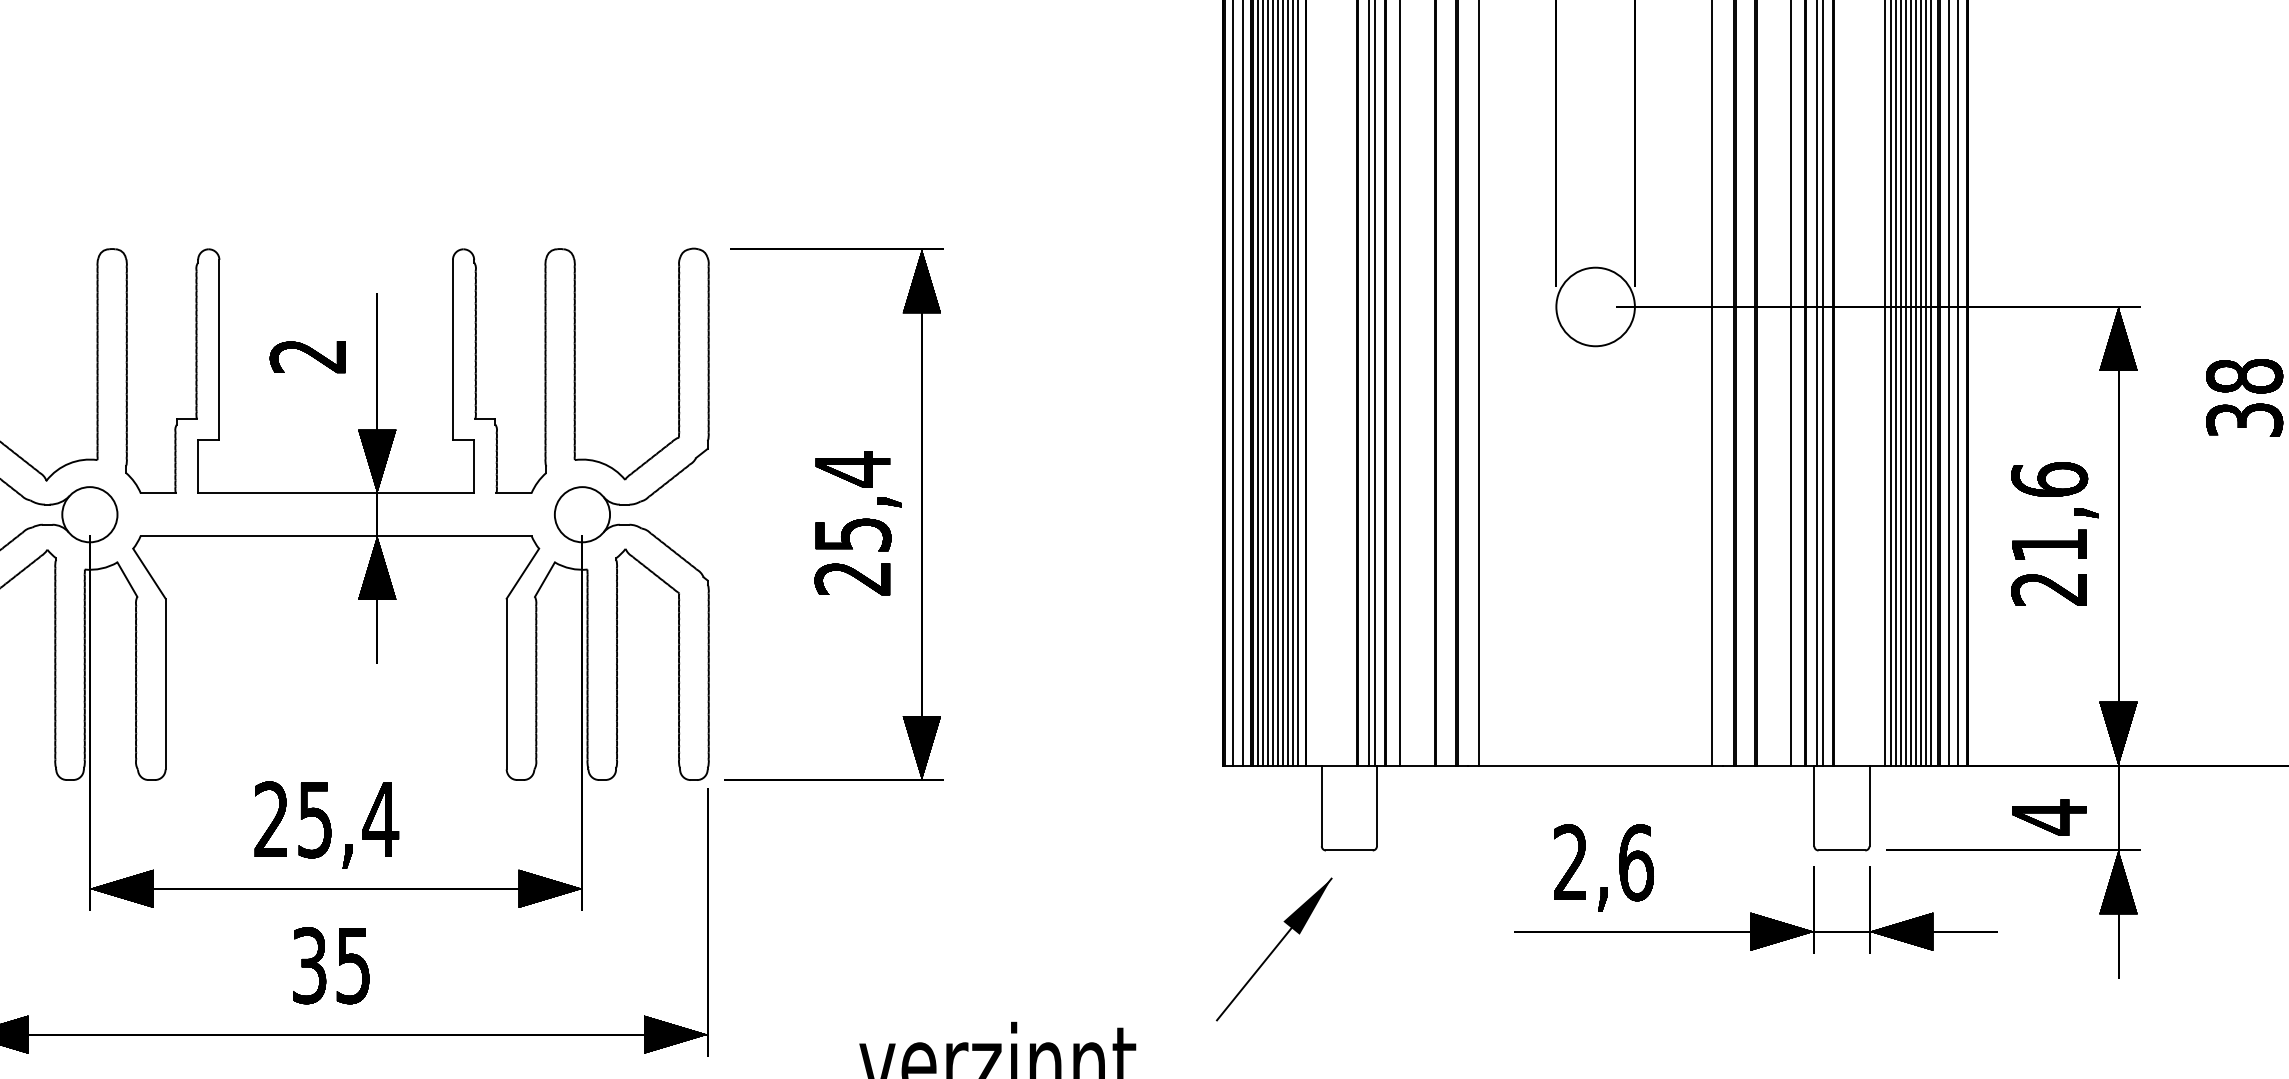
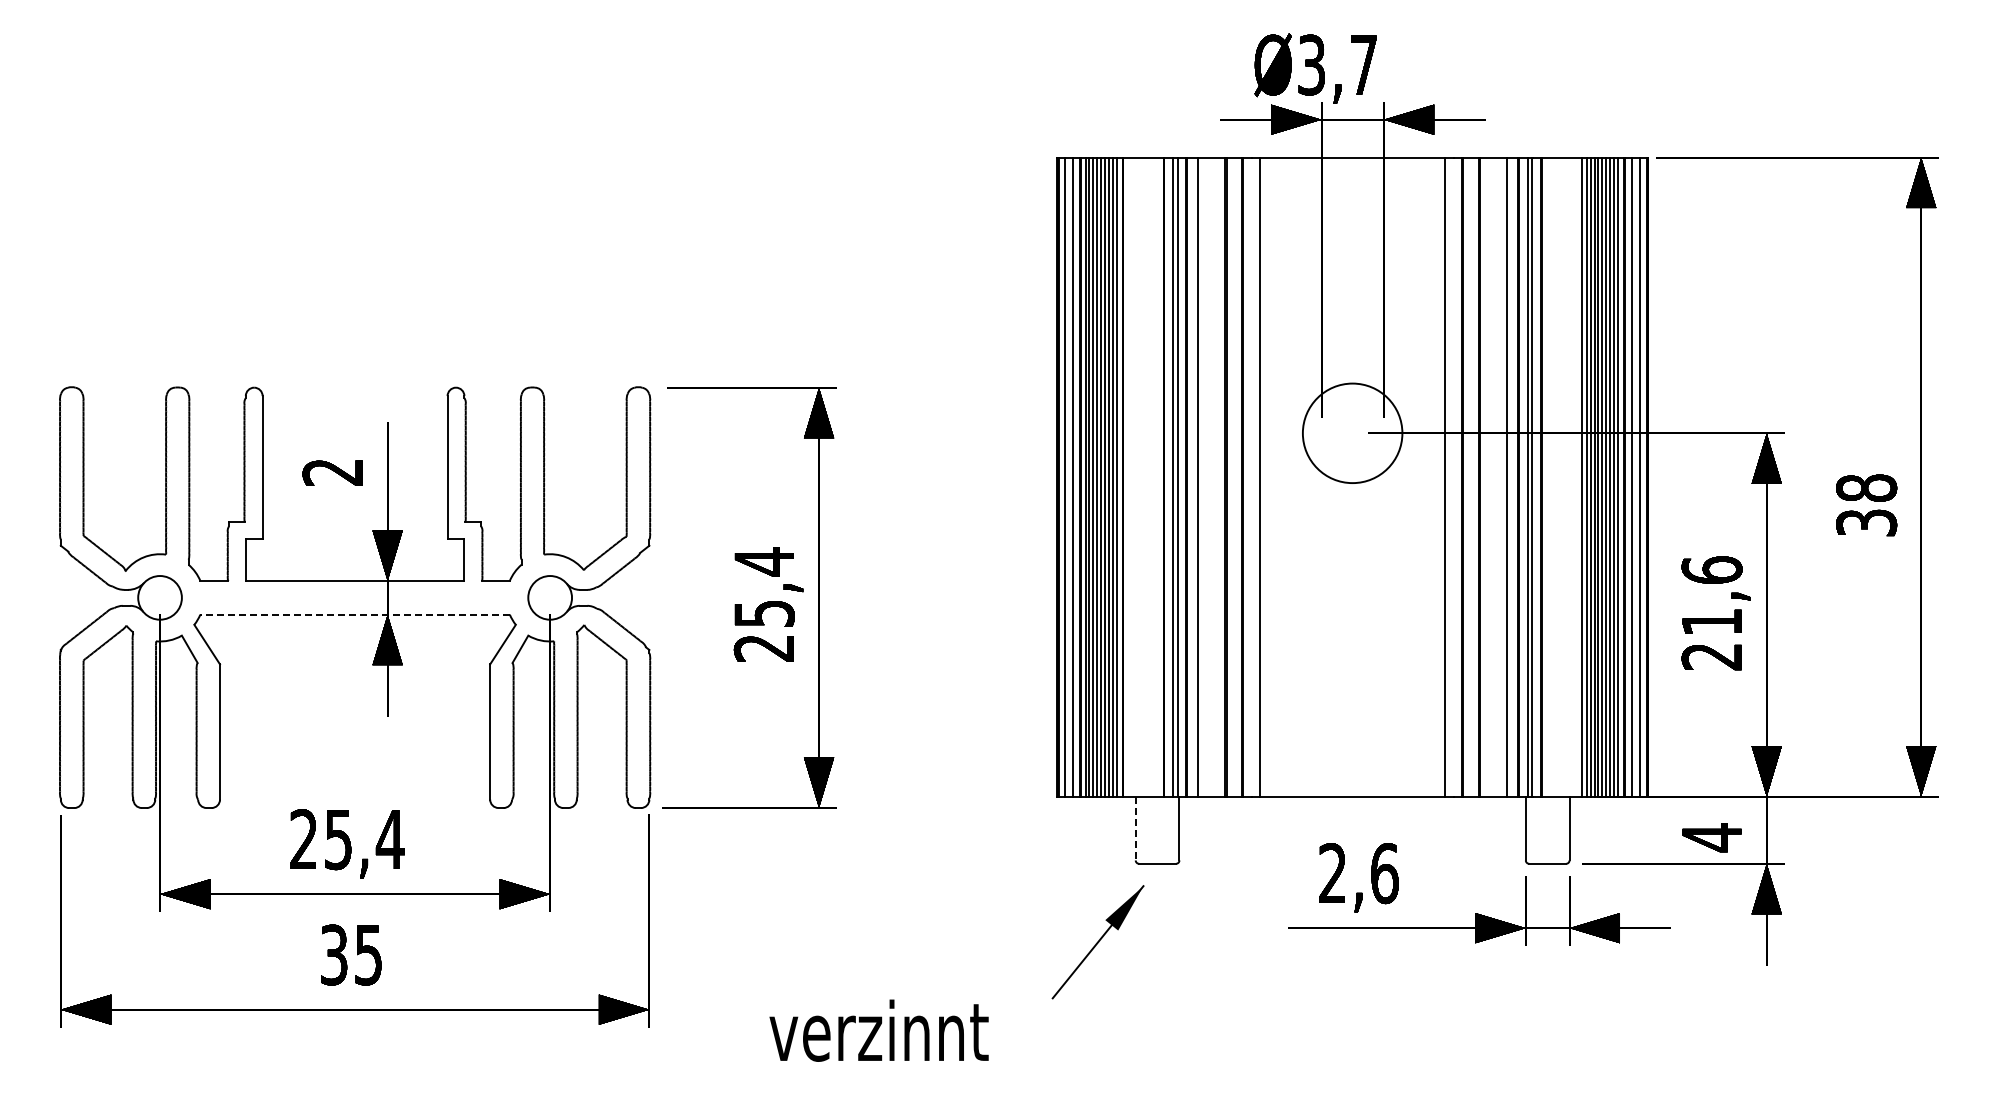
circle: (1595, 307) -> (1352, 433), size x1.6
line: (336, 535) -> (355, 614), solid -> dashed
line: (1321, 805) -> (1135, 828), solid -> dashed

